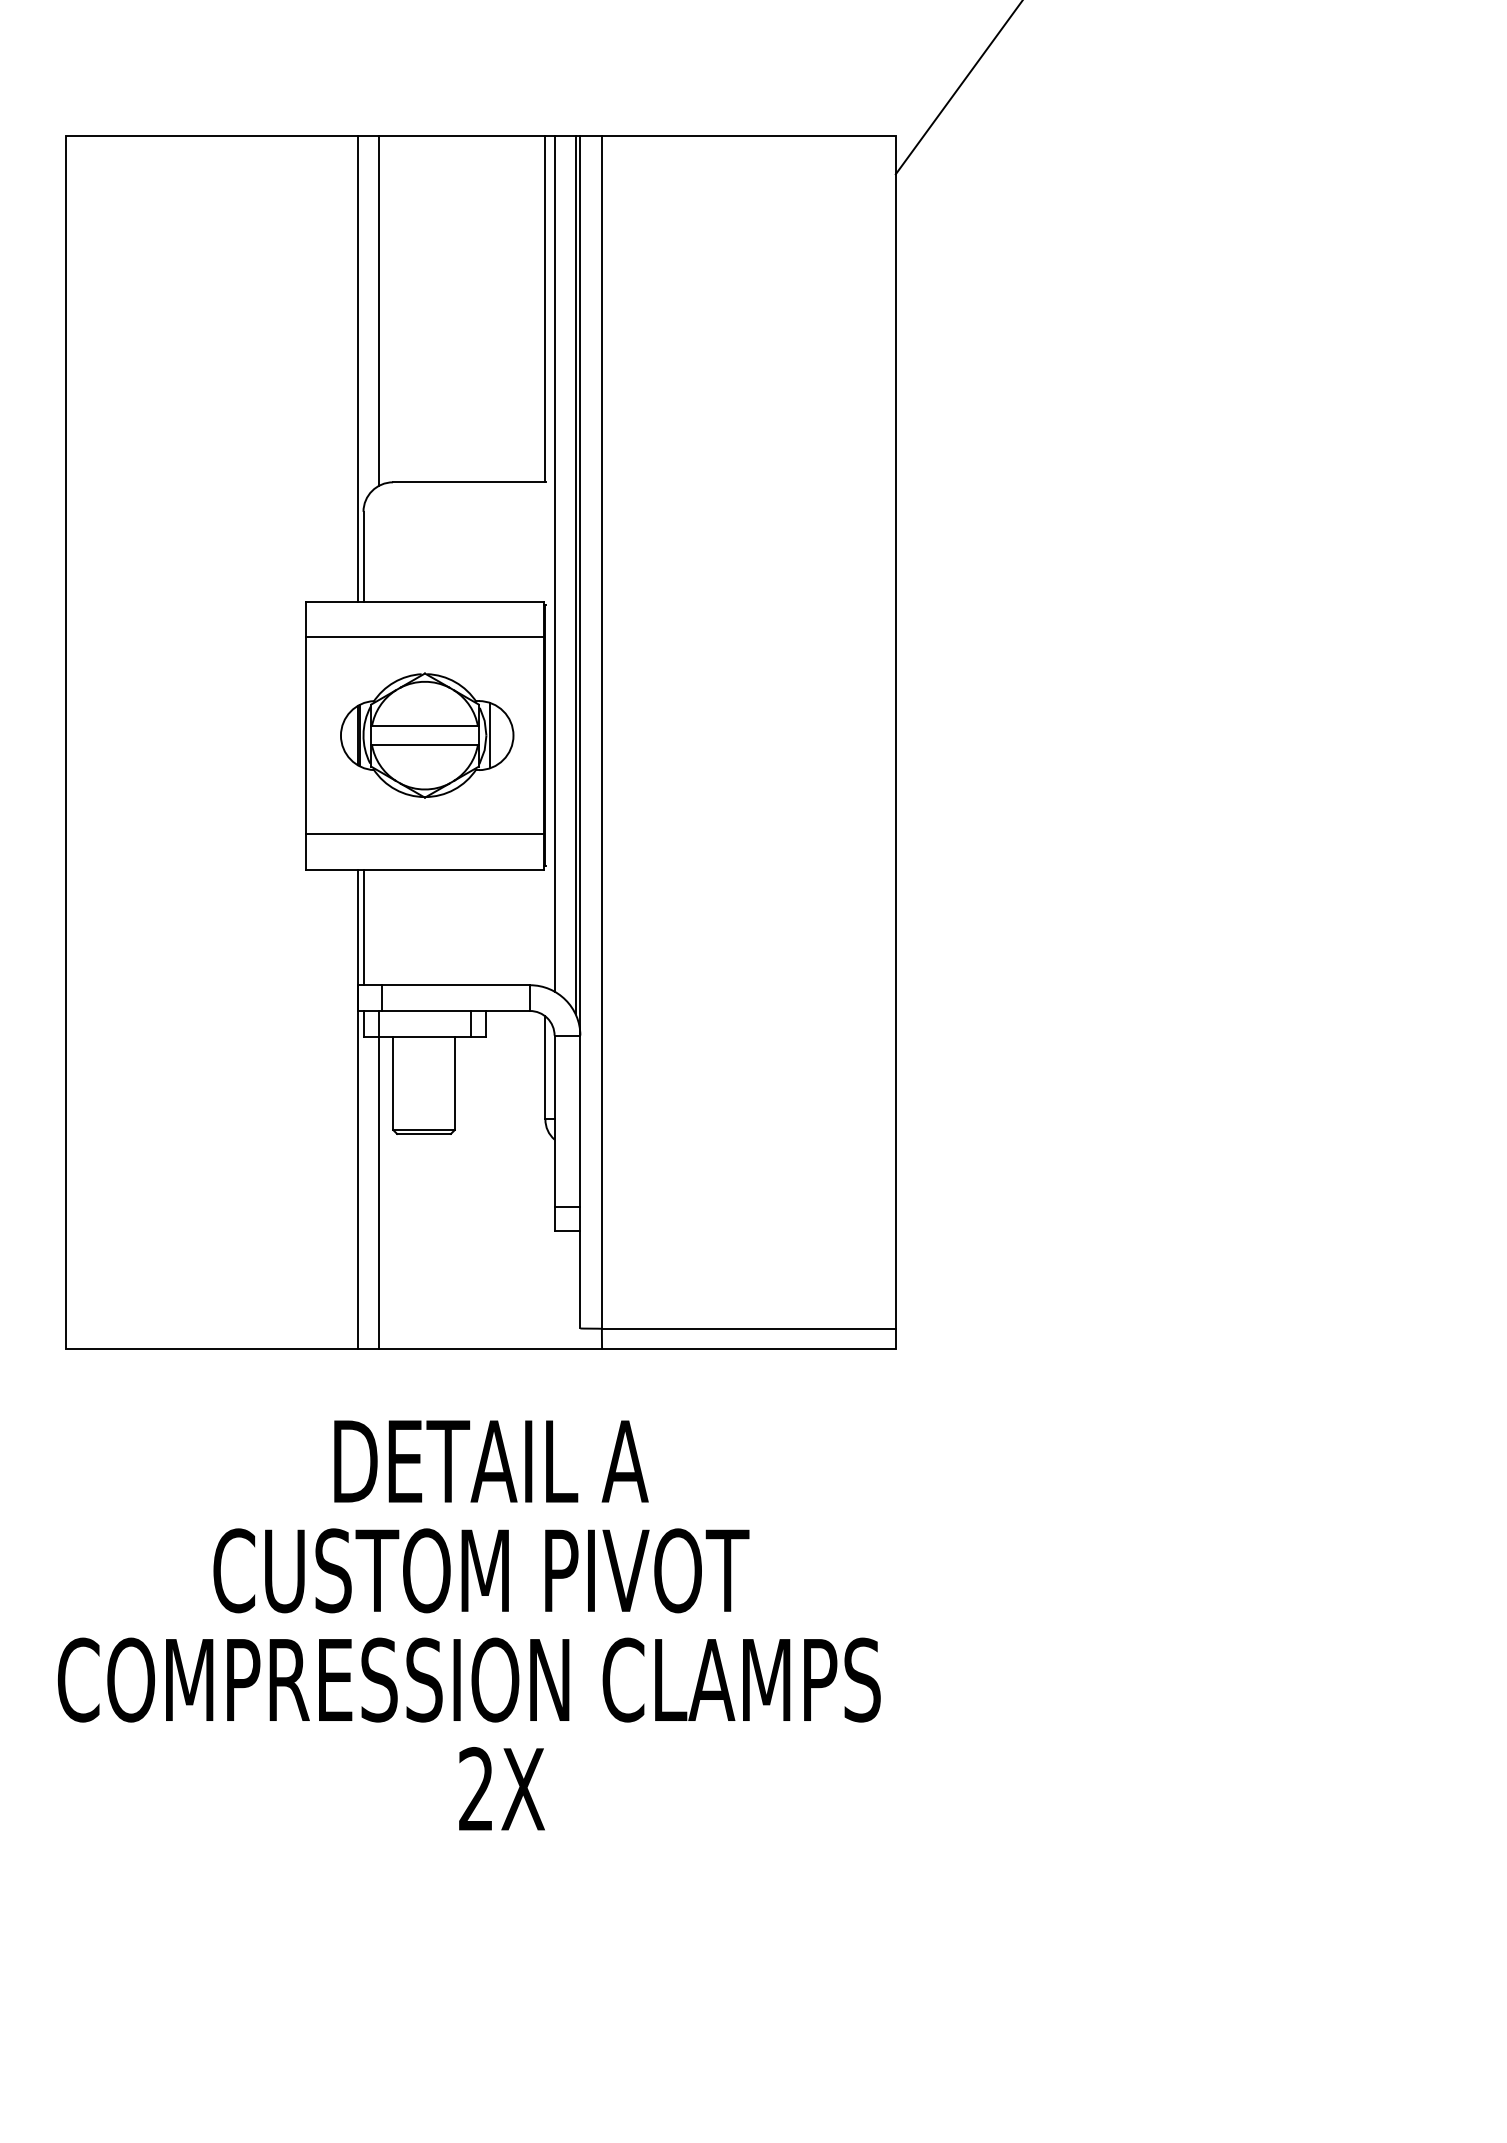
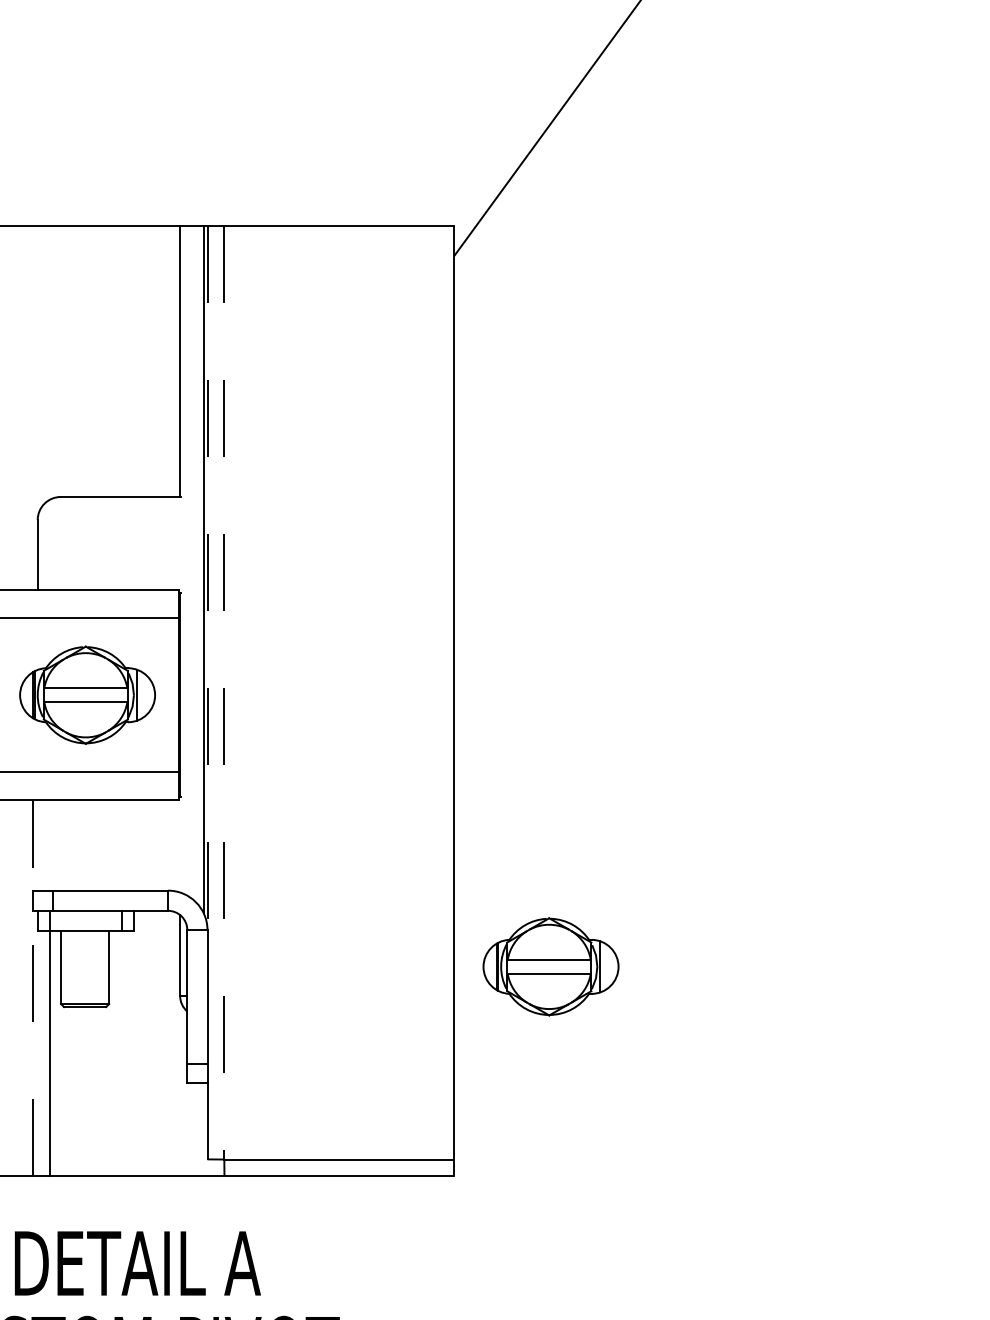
line: (379, 310) -> (50, 362), removed
line: (357, 368) -> (33, 407), removed
line: (554, 563) -> (187, 560), removed
line: (580, 585) -> (207, 577), solid -> dashed
line: (601, 733) -> (224, 693), solid -> dashed
line: (363, 927) -> (37, 845), removed
part: (1019, 1082) -> (551, 966), added
line: (357, 1109) -> (33, 987), solid -> dashed

